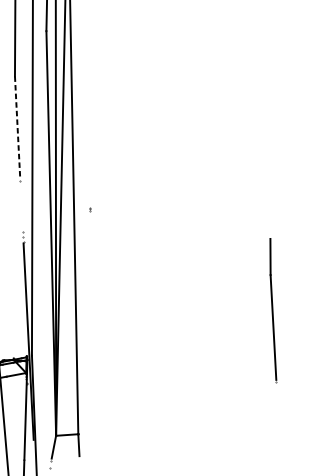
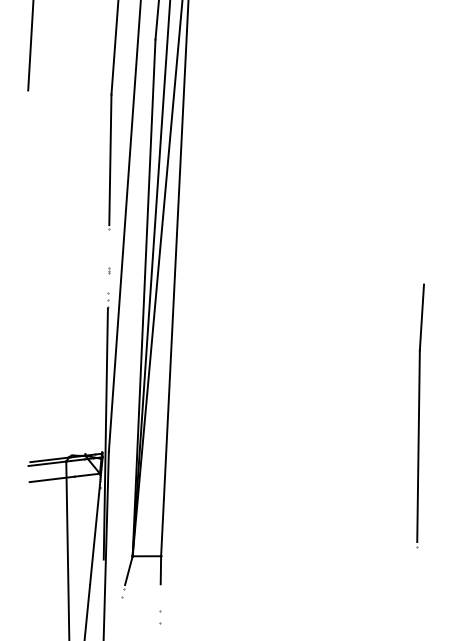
line: (17, 127) -> (110, 160), dashed -> solid
part: (90, 209) -> (109, 270), moved
part: (273, 310) -> (420, 415), size x1.43

